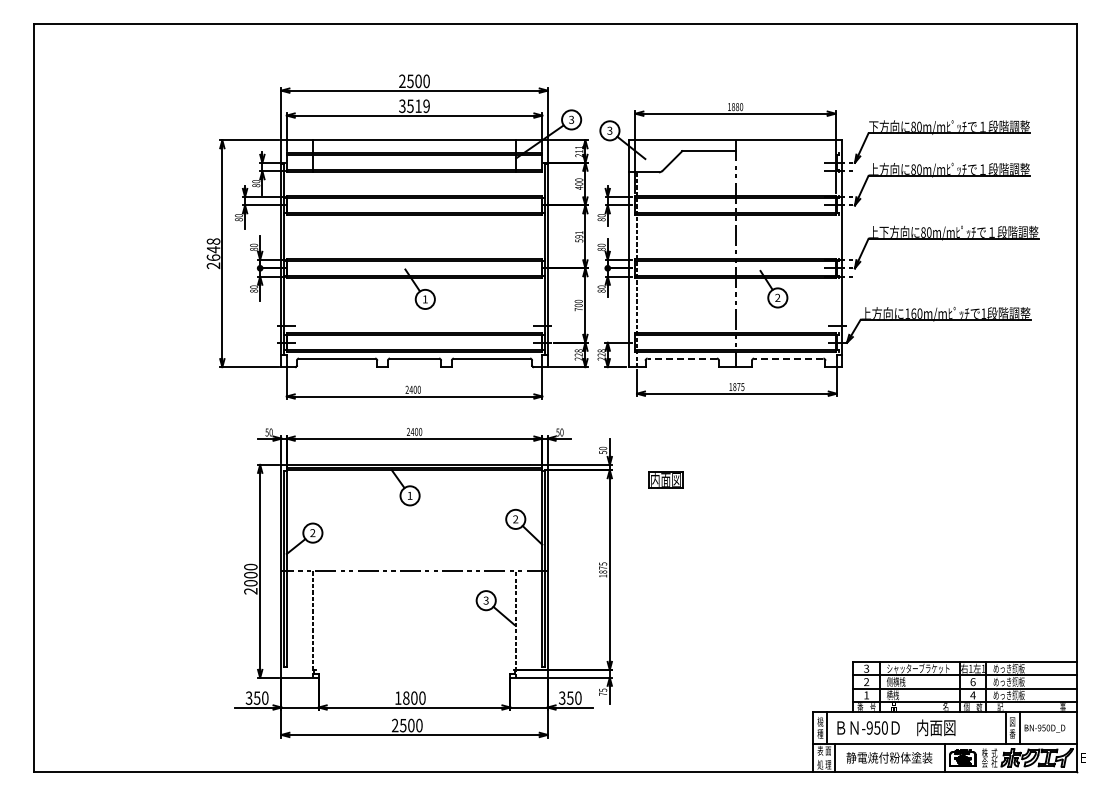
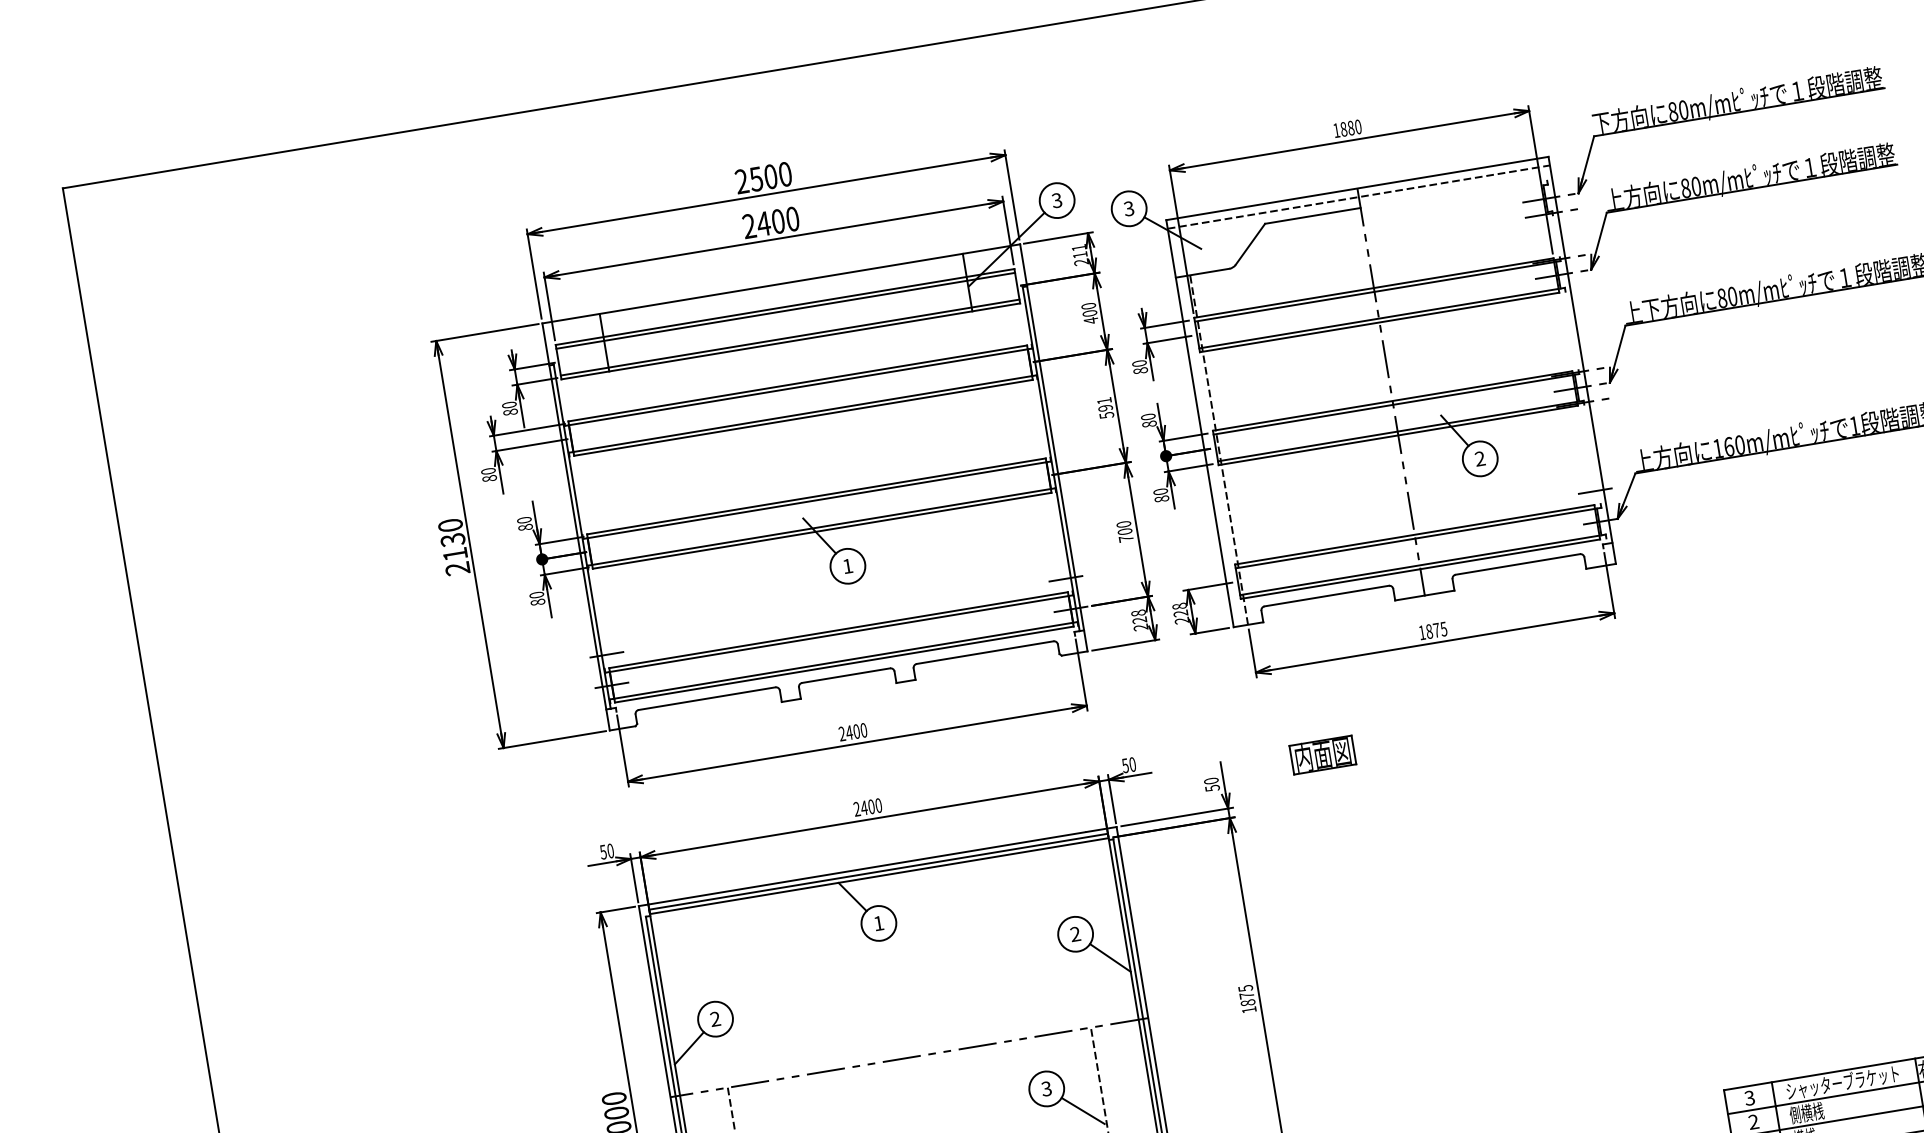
text: (414, 106) -> (771, 223), 3519 -> 2400
line: (735, 145) -> (1358, 197), added
text: (213, 249) -> (452, 539), 2648 -> 2130
line: (682, 358) -> (1327, 595), dashed -> solid
line: (788, 358) -> (1517, 564), dashed -> solid
part: (665, 479) -> (1321, 753), moved

